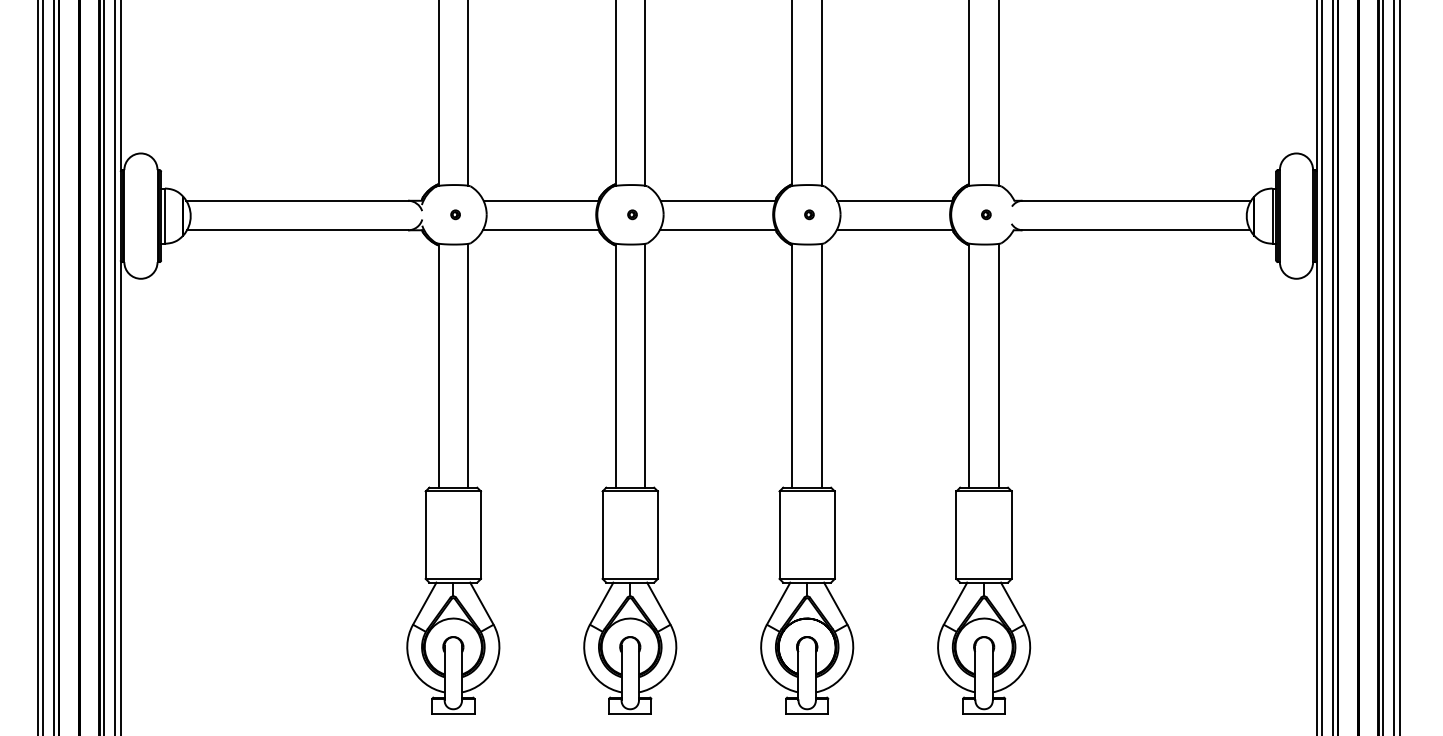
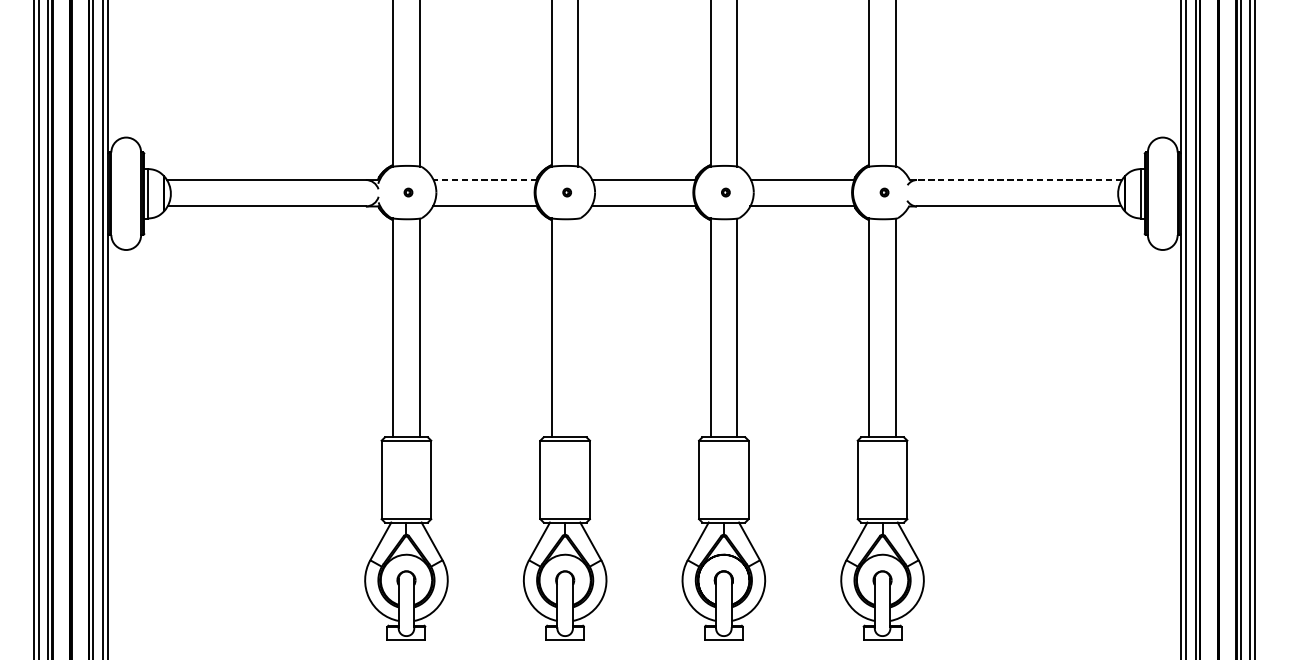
line: (541, 200) -> (485, 179), solid -> dashed
line: (1136, 200) -> (1019, 179), solid -> dashed
line: (645, 365) -> (578, 327), removed

